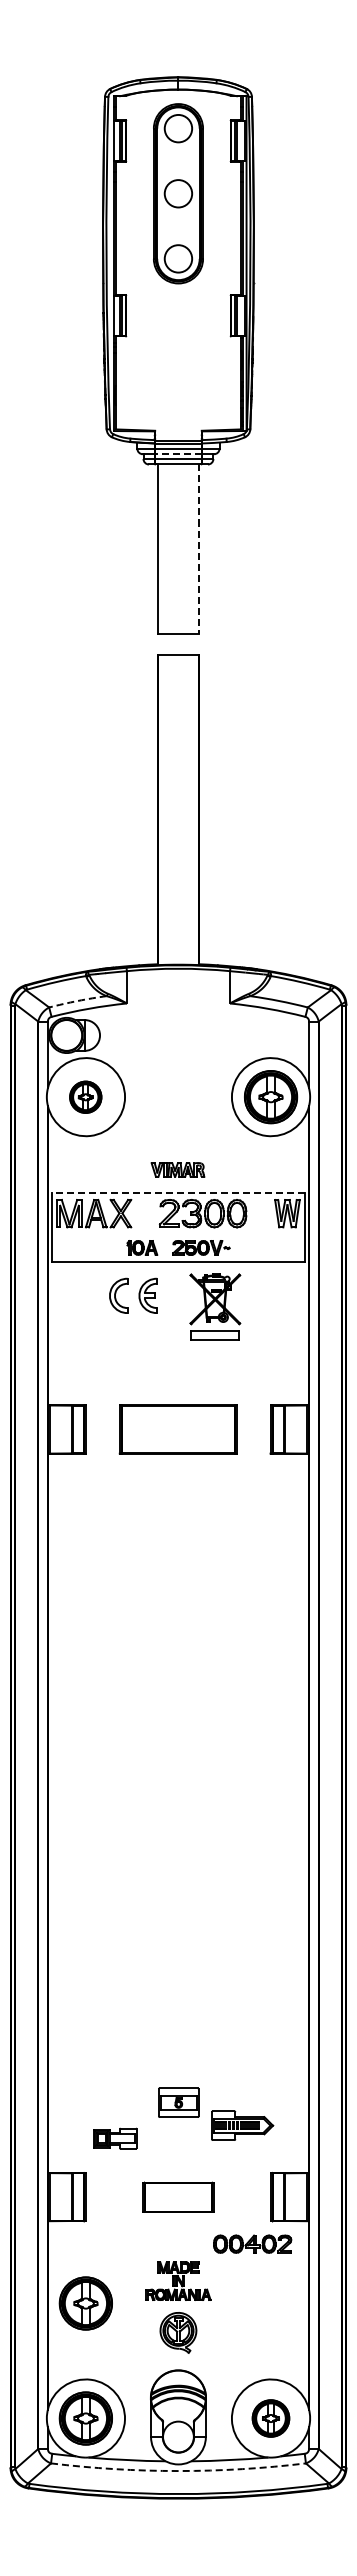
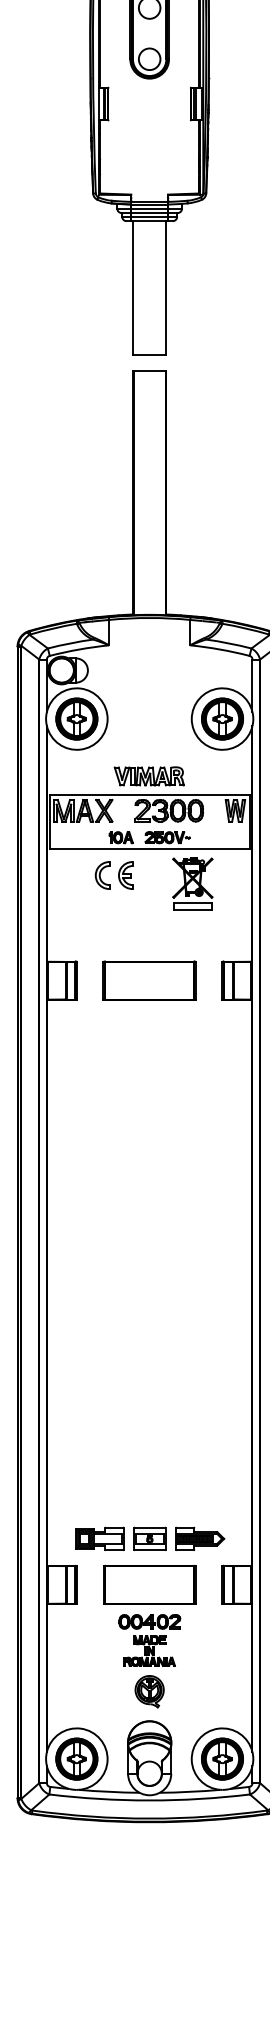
line: (177, 454) -> (148, 213), dashed -> solid
line: (199, 549) -> (166, 288), dashed -> solid
arc: (77, 1001) -> (70, 643), dashed -> solid
part: (85, 1097) -> (76, 719), size x1.67
part: (177, 1169) -> (148, 776), size x1.67
line: (178, 1193) -> (149, 794), dashed -> solid
part: (215, 1306) -> (192, 883), moved
part: (178, 2102) -> (149, 1538), moved
part: (242, 2125) -> (200, 1538), moved
part: (115, 2138) -> (100, 1538), size x1.43
part: (178, 2197) -> (149, 1585), size x1.67
part: (252, 2243) -> (149, 1621), moved
part: (85, 2303) -> (76, 1668), removed
part: (270, 2418) -> (222, 1759), size x1.43
arc: (178, 2471) -> (149, 1800), dashed -> solid

